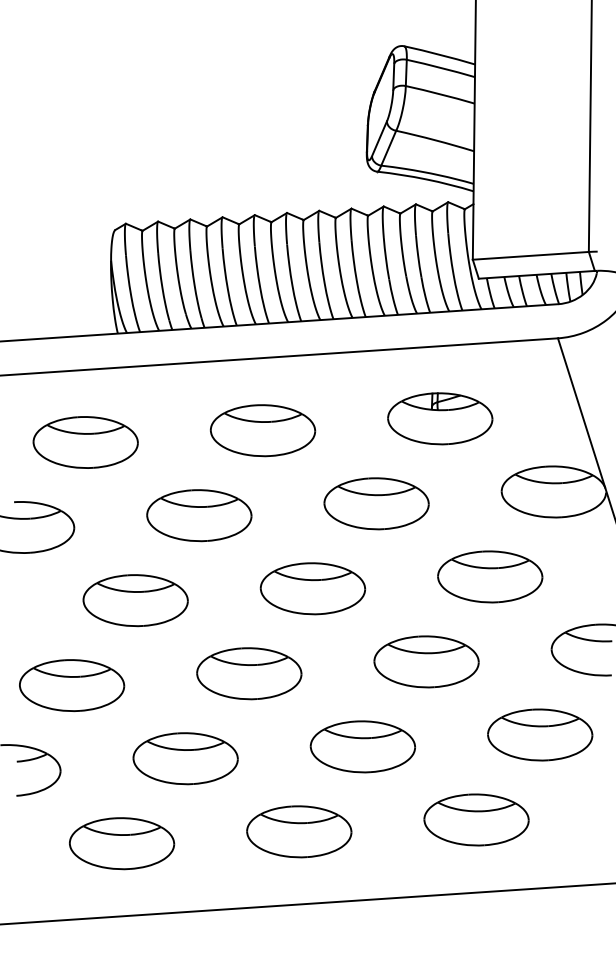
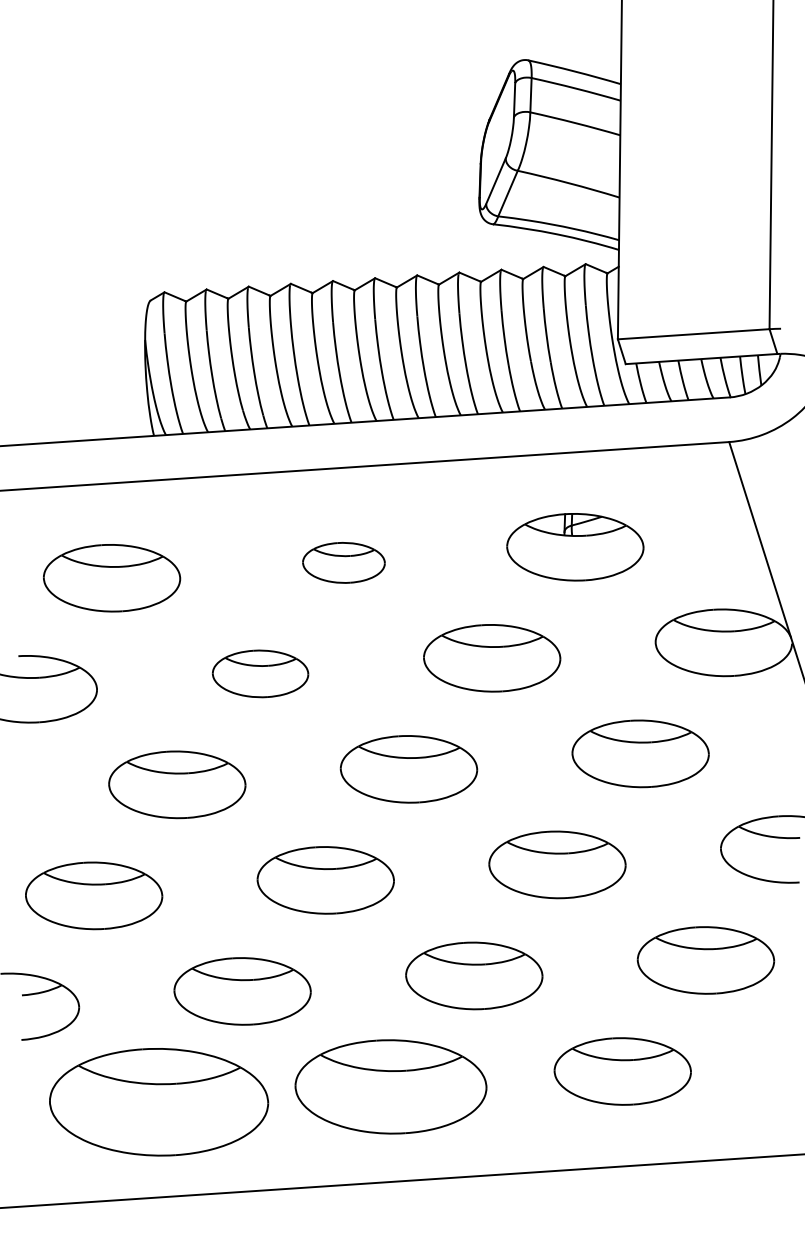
part: (263, 430) -> (344, 562), size x0.6
part: (199, 515) -> (260, 673), size x0.7
part: (299, 831) -> (391, 1086), size x1.4
part: (122, 843) -> (160, 1102), size x1.6

